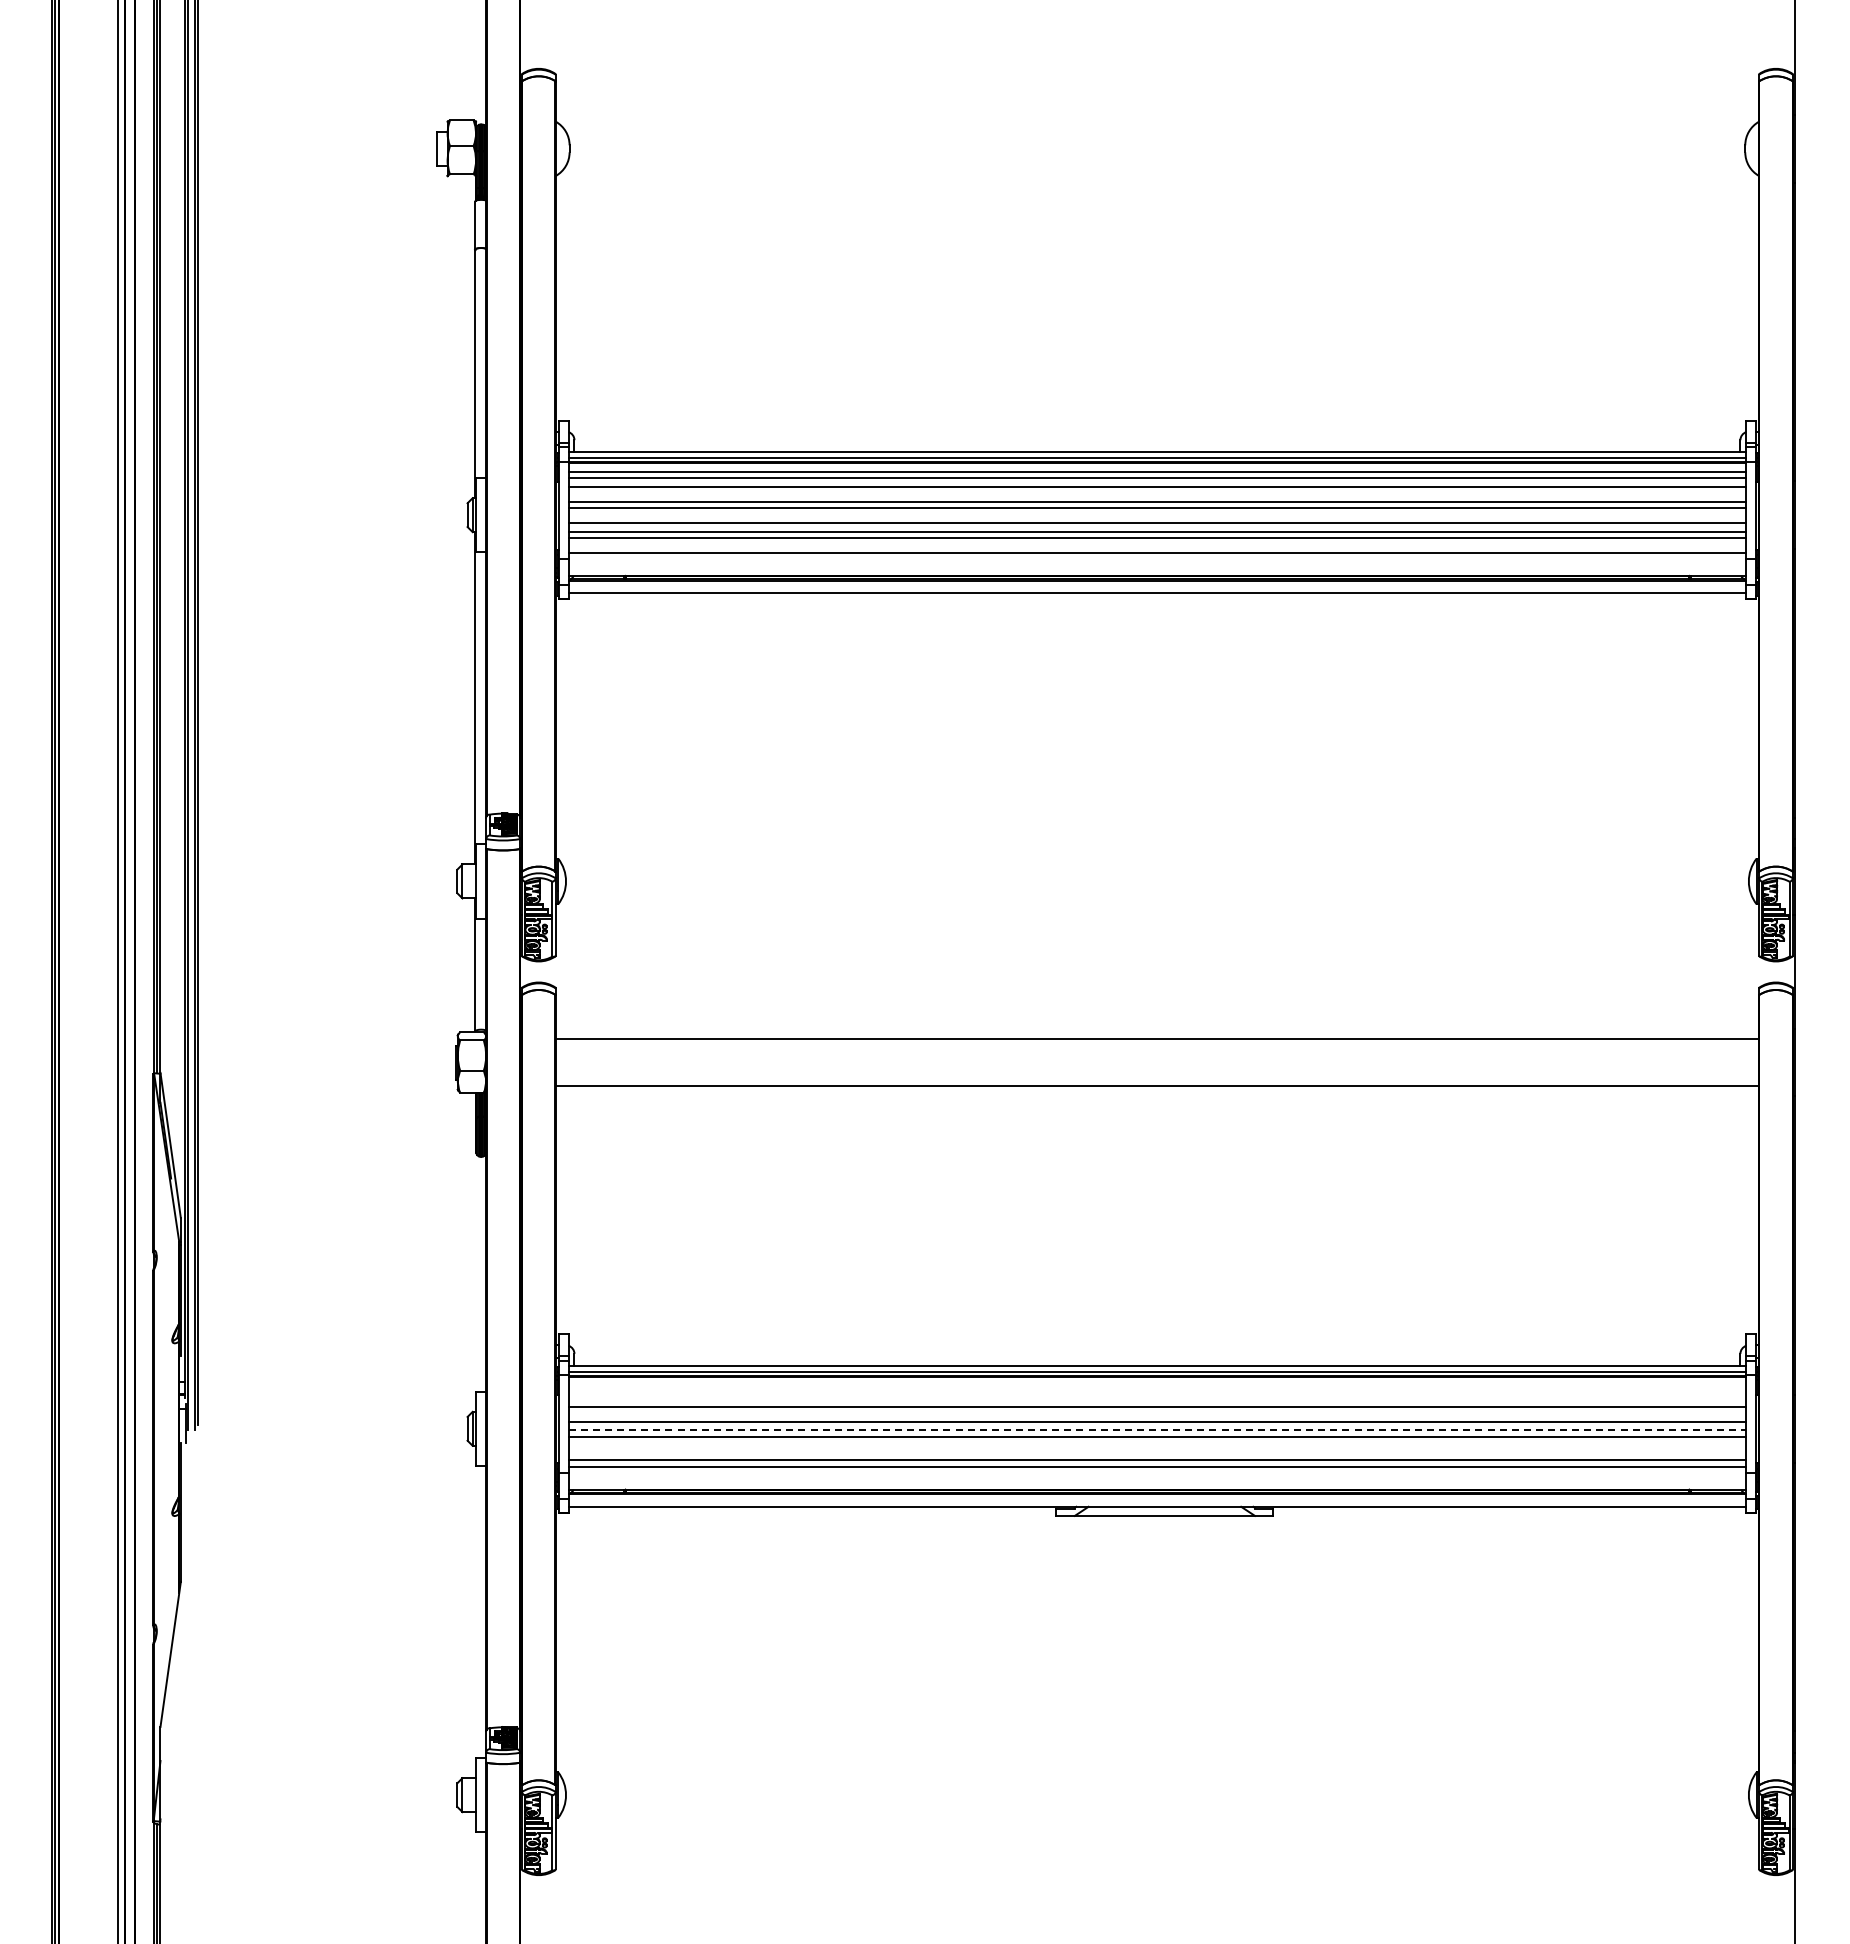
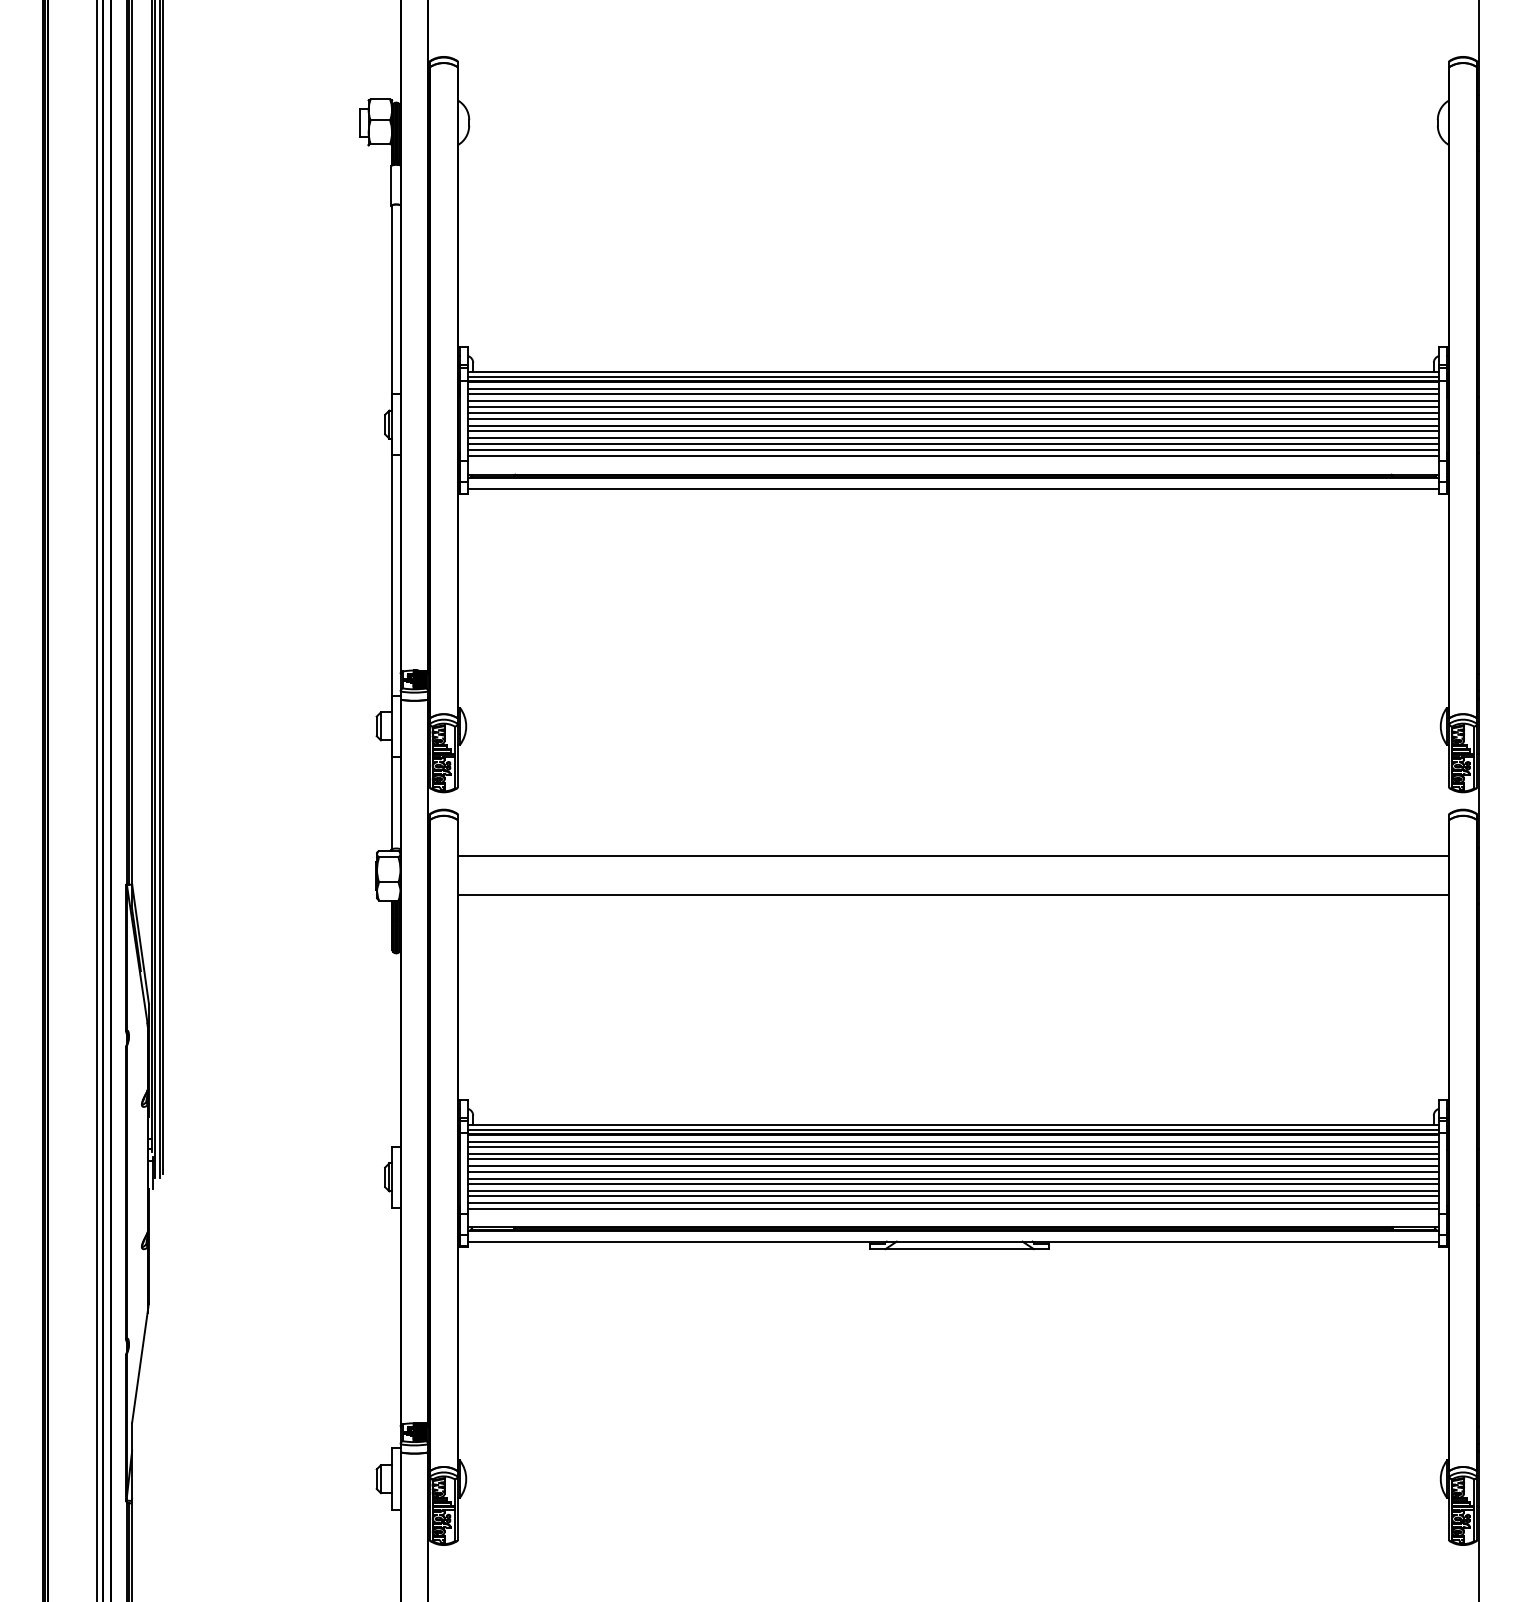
line: (1157, 493) -> (953, 406), added
line: (1157, 516) -> (953, 425), added
line: (1157, 546) -> (953, 450), added
line: (1157, 1385) -> (953, 1141), added
line: (1157, 1391) -> (953, 1146), added
line: (1157, 1400) -> (953, 1154), added
line: (1157, 1415) -> (953, 1166), added
line: (1157, 1430) -> (953, 1178), dashed -> solid
line: (1157, 1445) -> (953, 1191), added
line: (1157, 1451) -> (953, 1196), added

